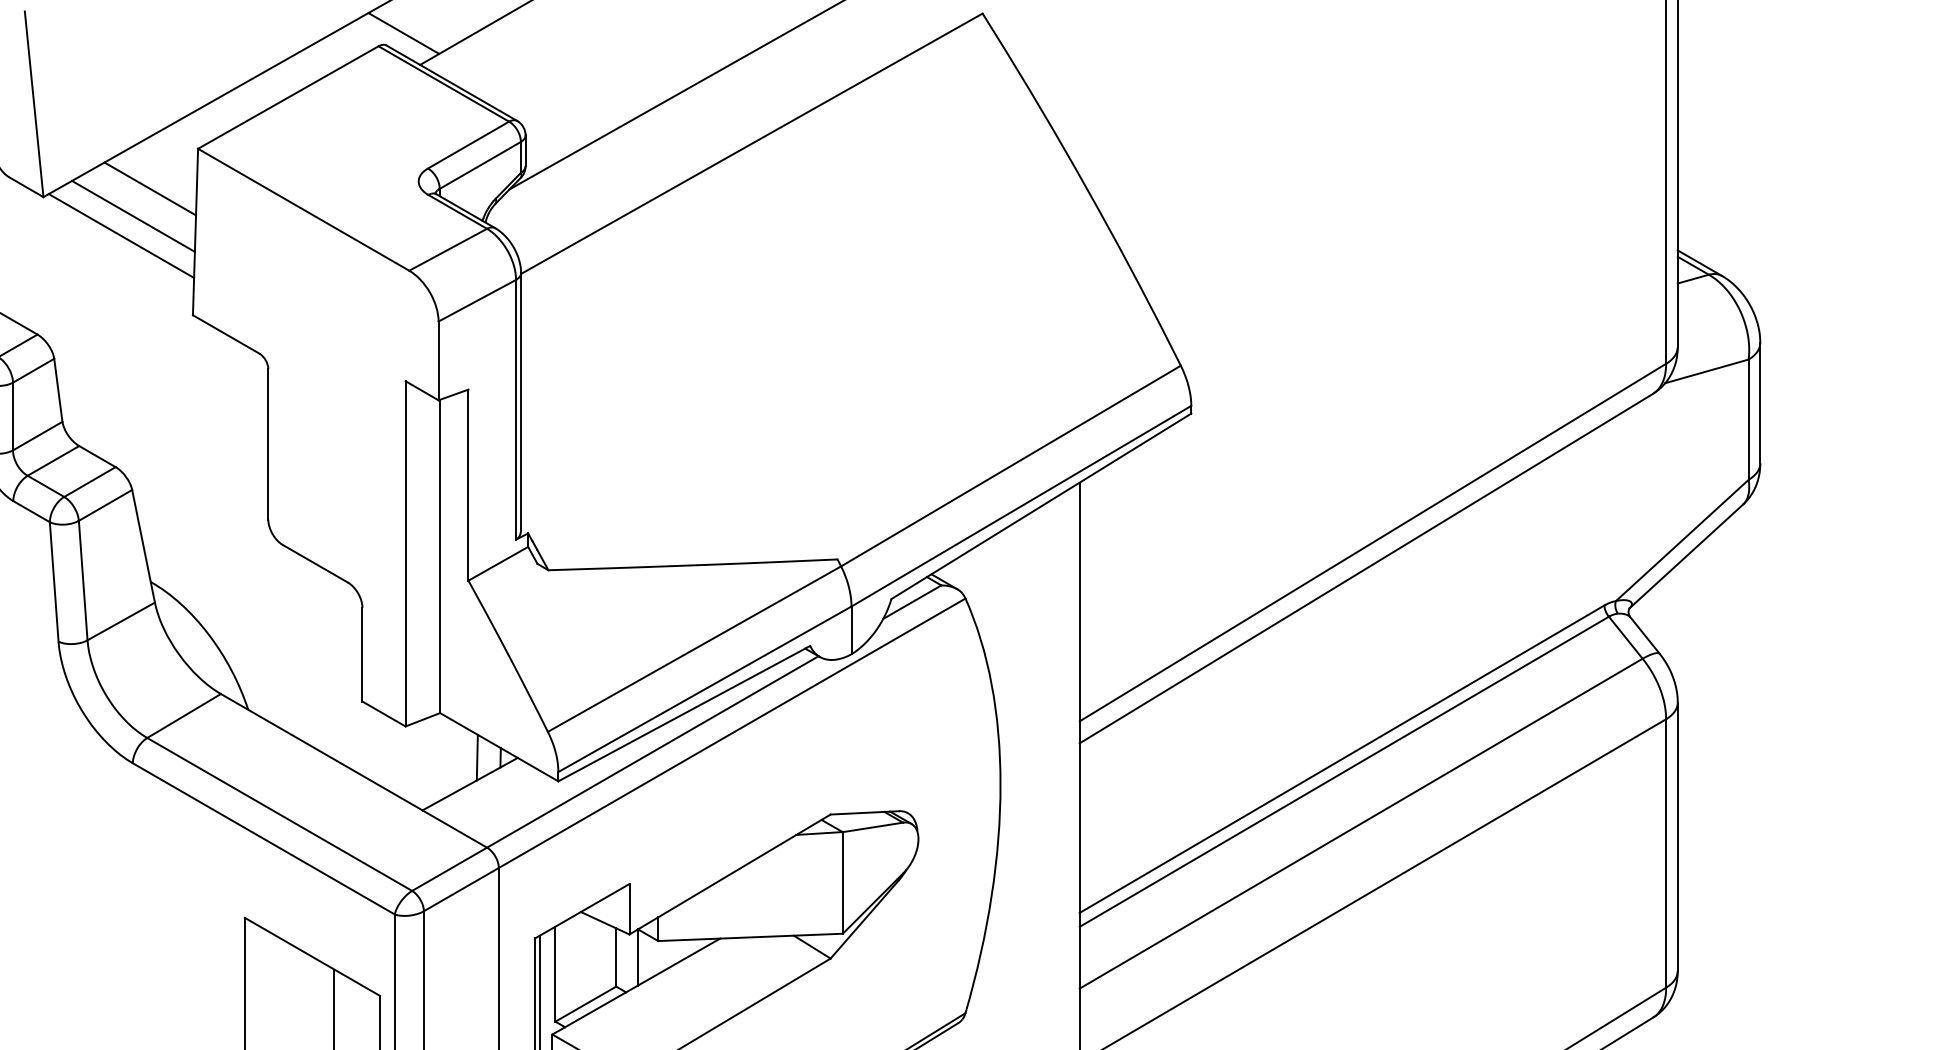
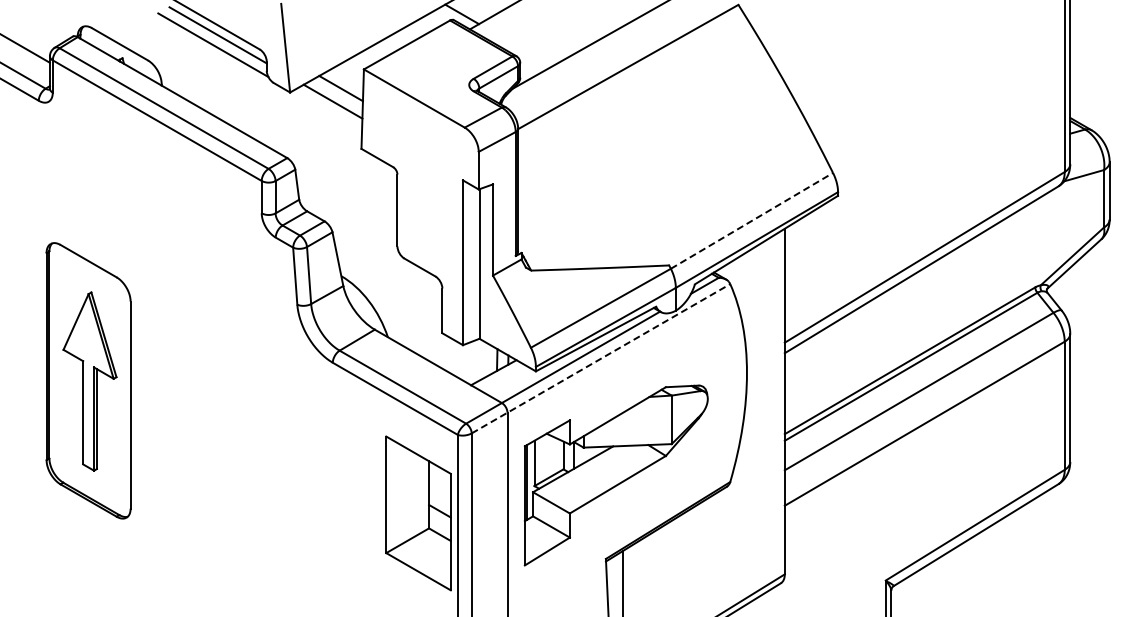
line: (121, 236) -> (327, 111), removed
line: (1012, 465) -> (752, 220), solid -> dashed
line: (695, 754) -> (601, 358), solid -> dashed

